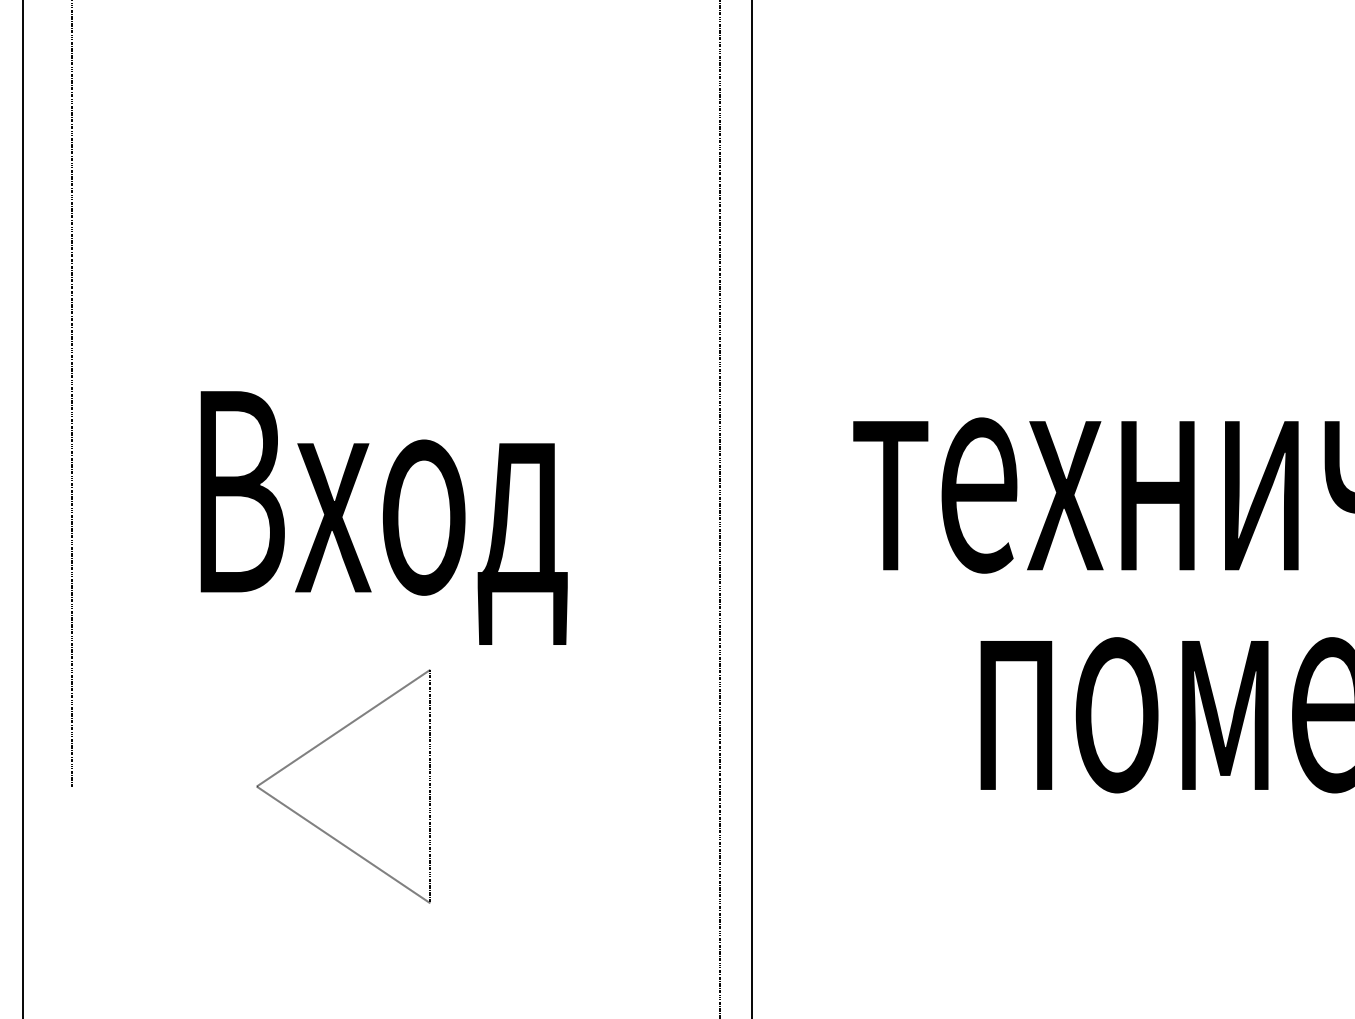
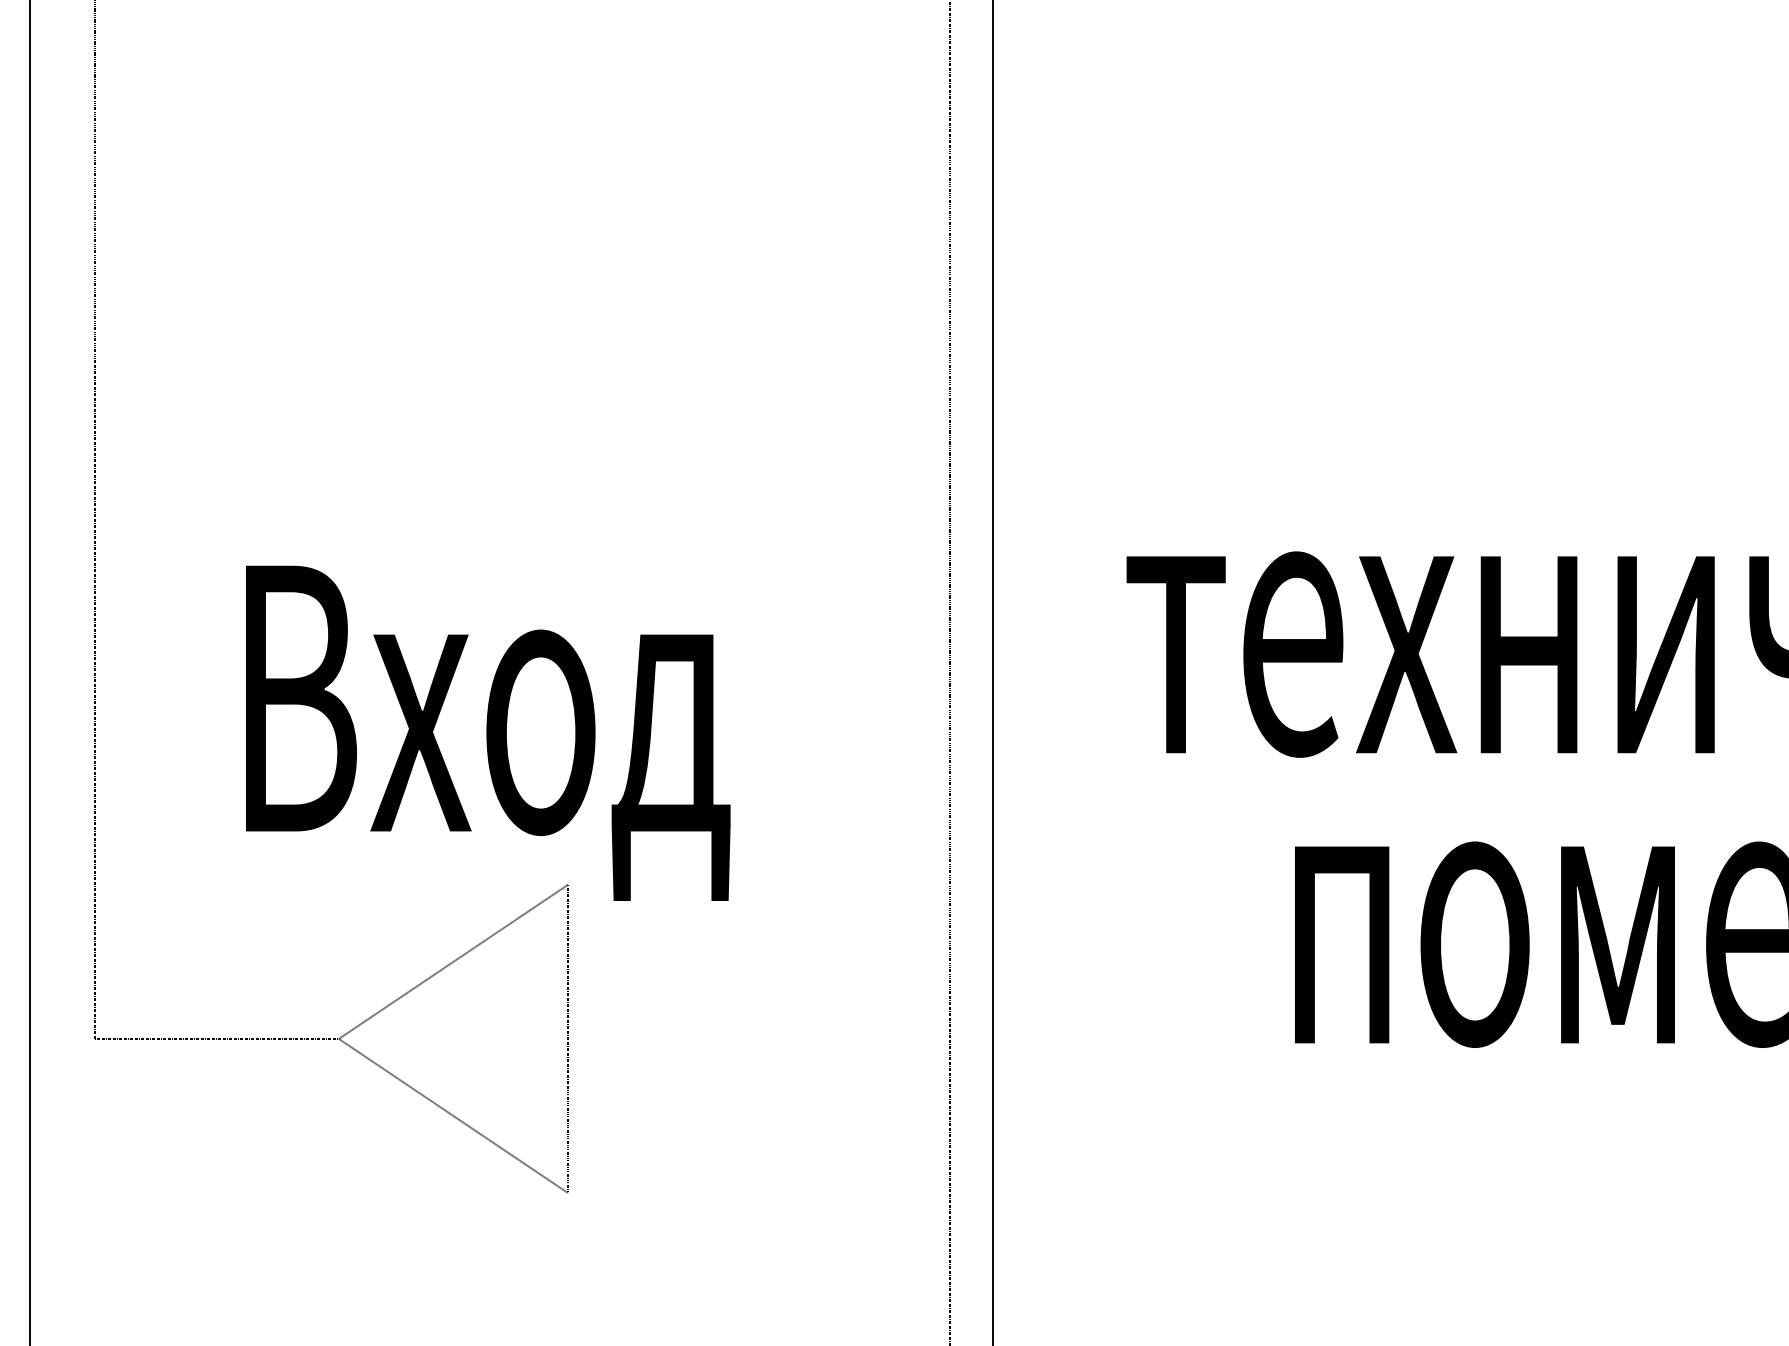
text: (384, 517) -> (488, 732), moved
line: (164, 786) -> (216, 1038), added

